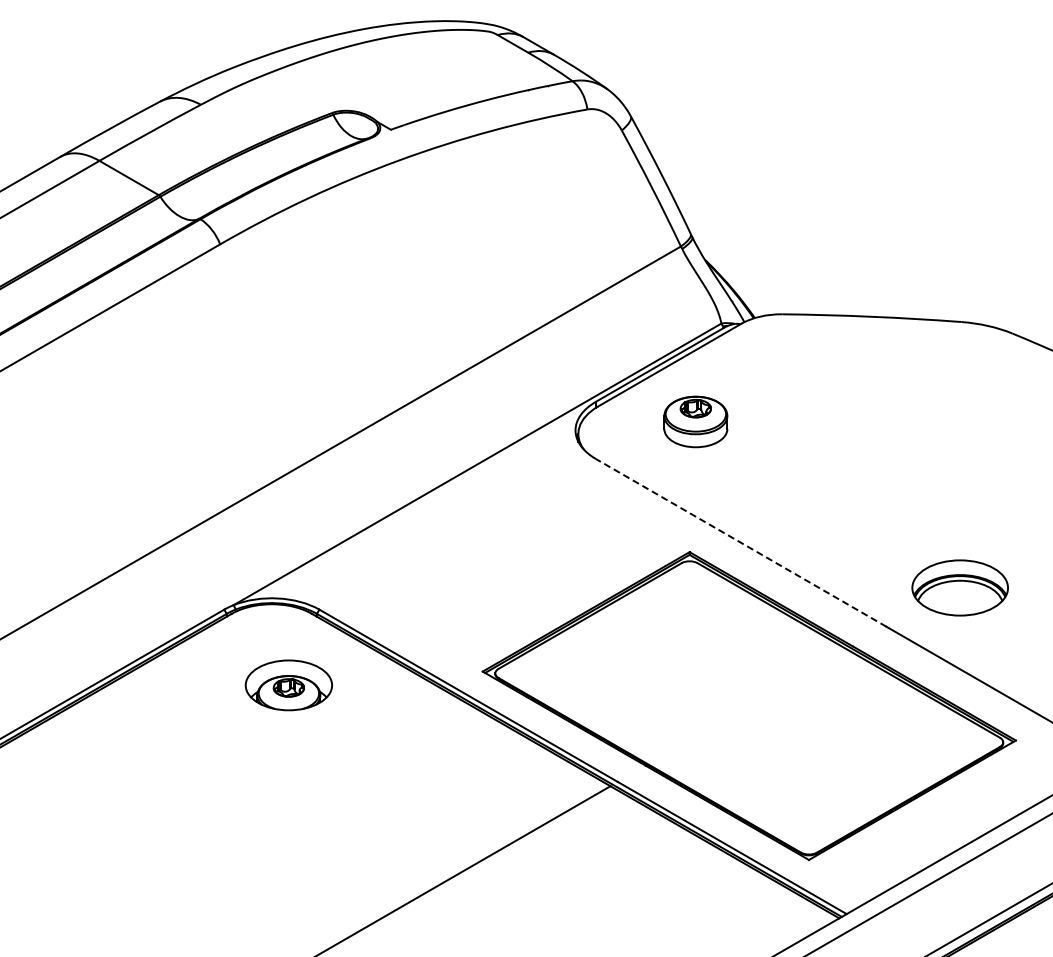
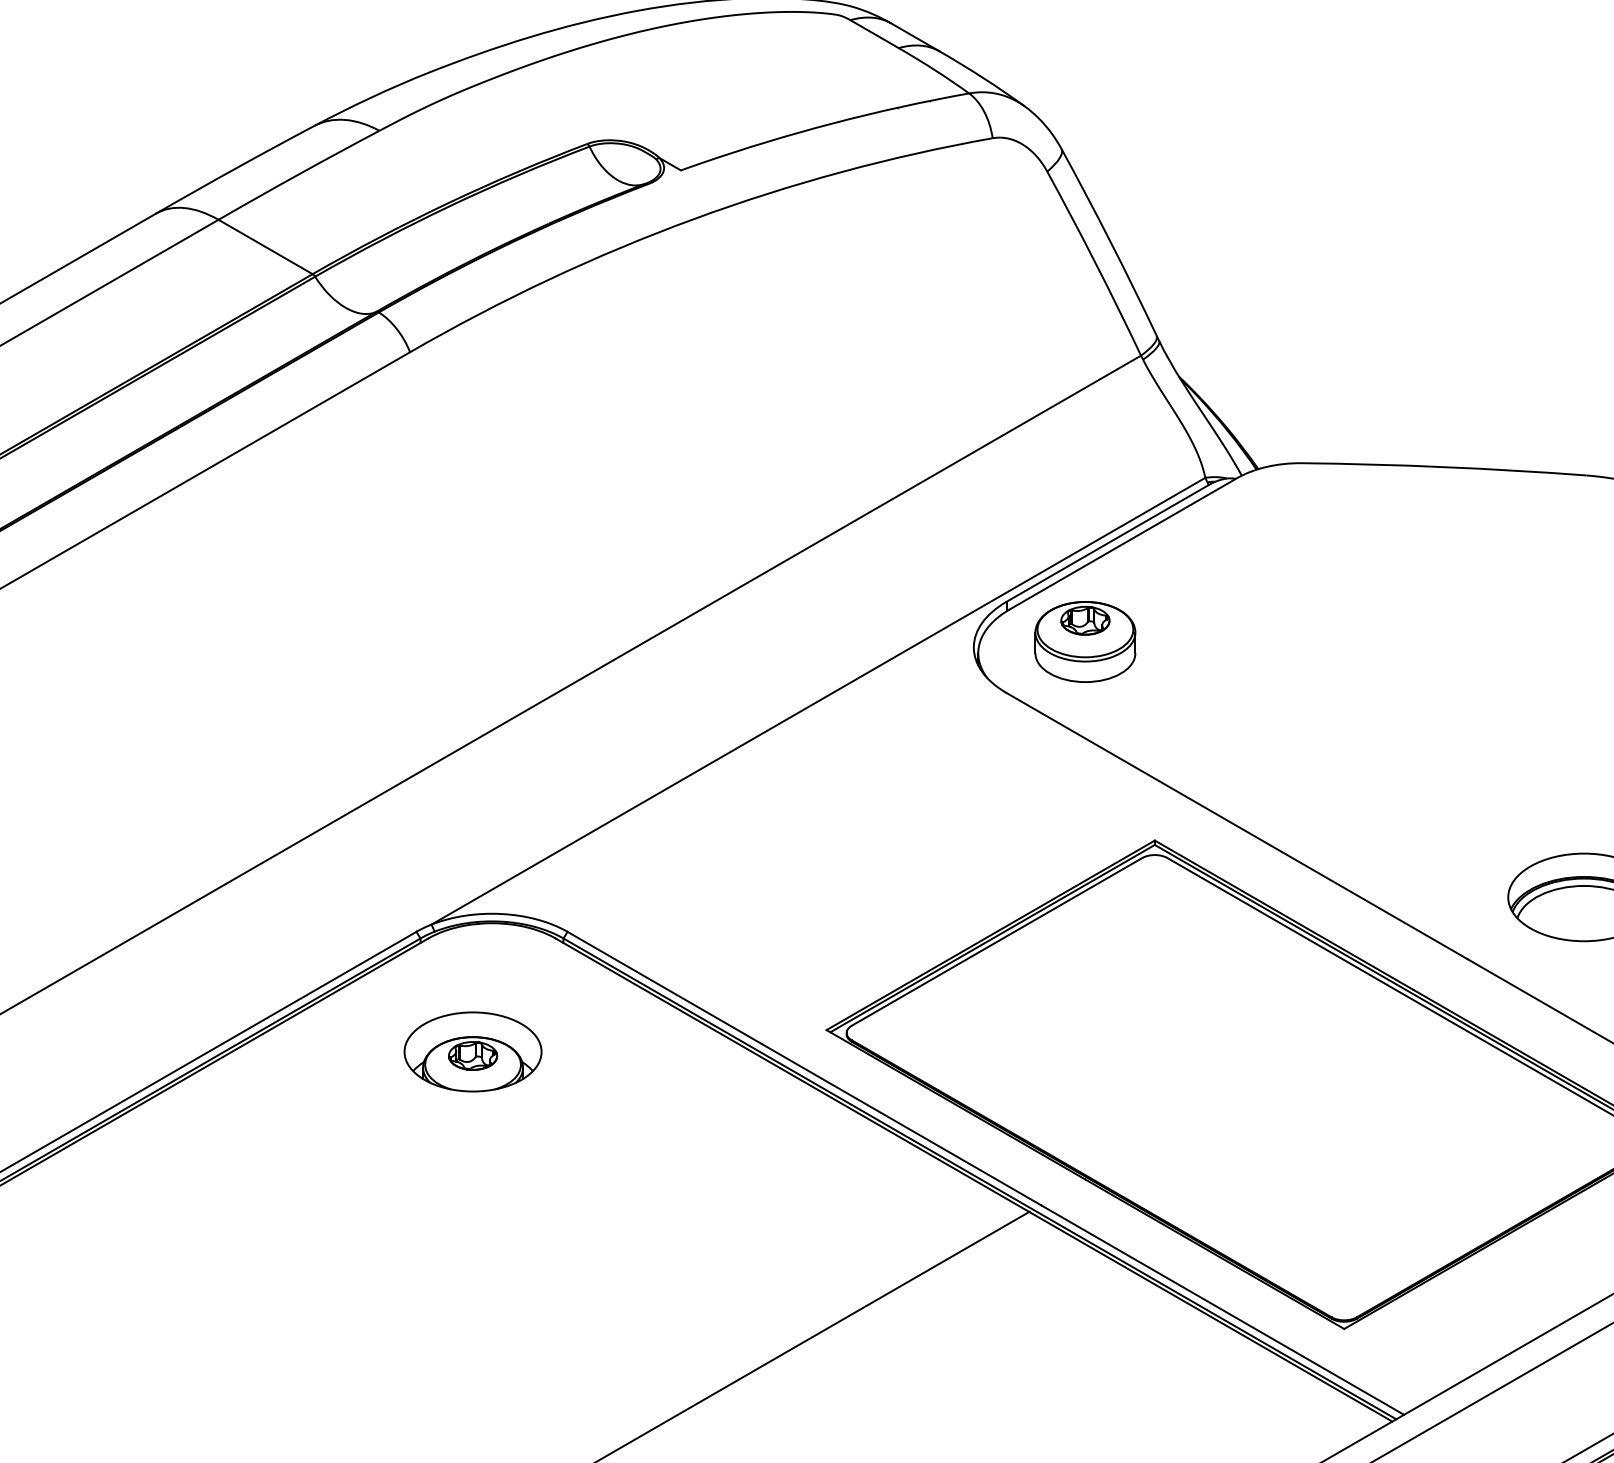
part: (695, 421) -> (1084, 641), moved
line: (741, 542) -> (1237, 825), dashed -> solid
part: (288, 685) -> (472, 1052), moved

